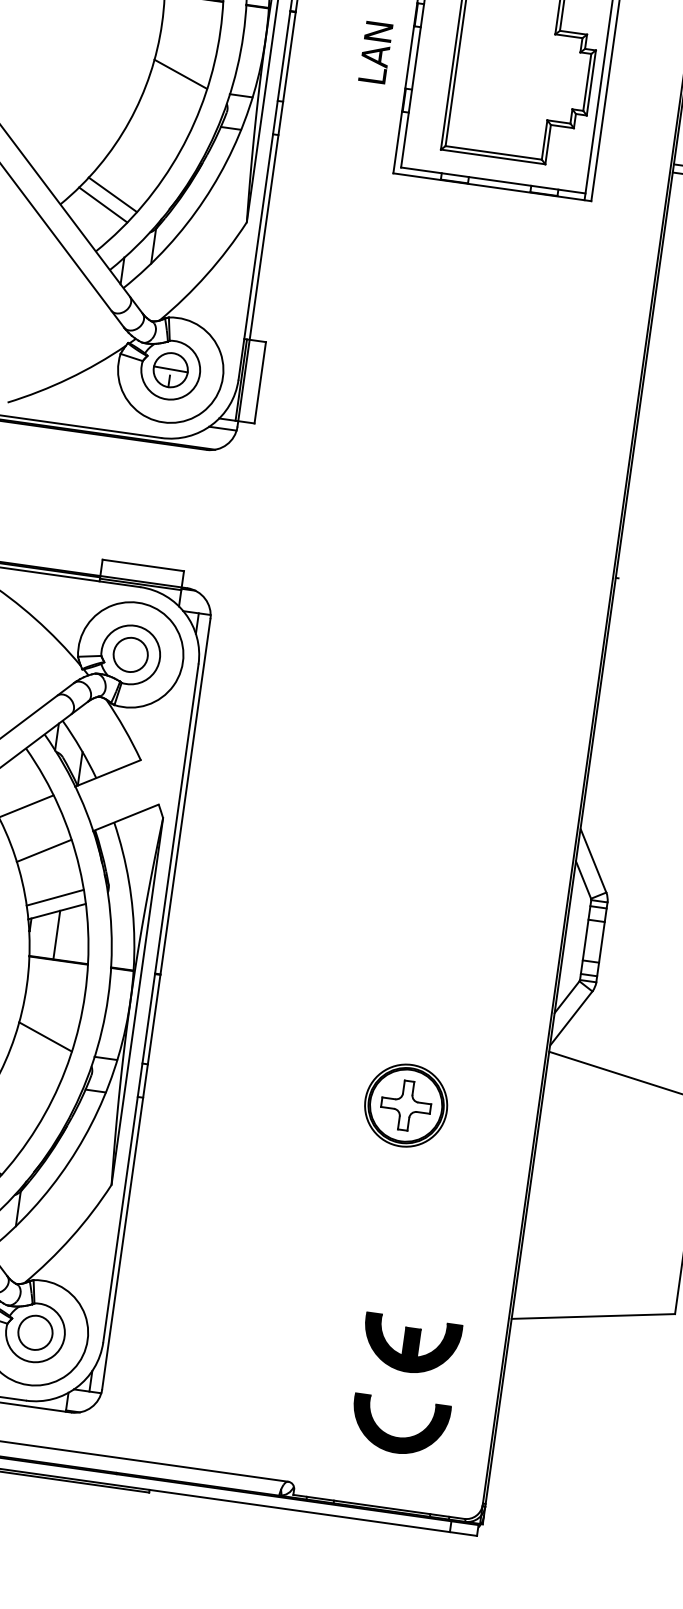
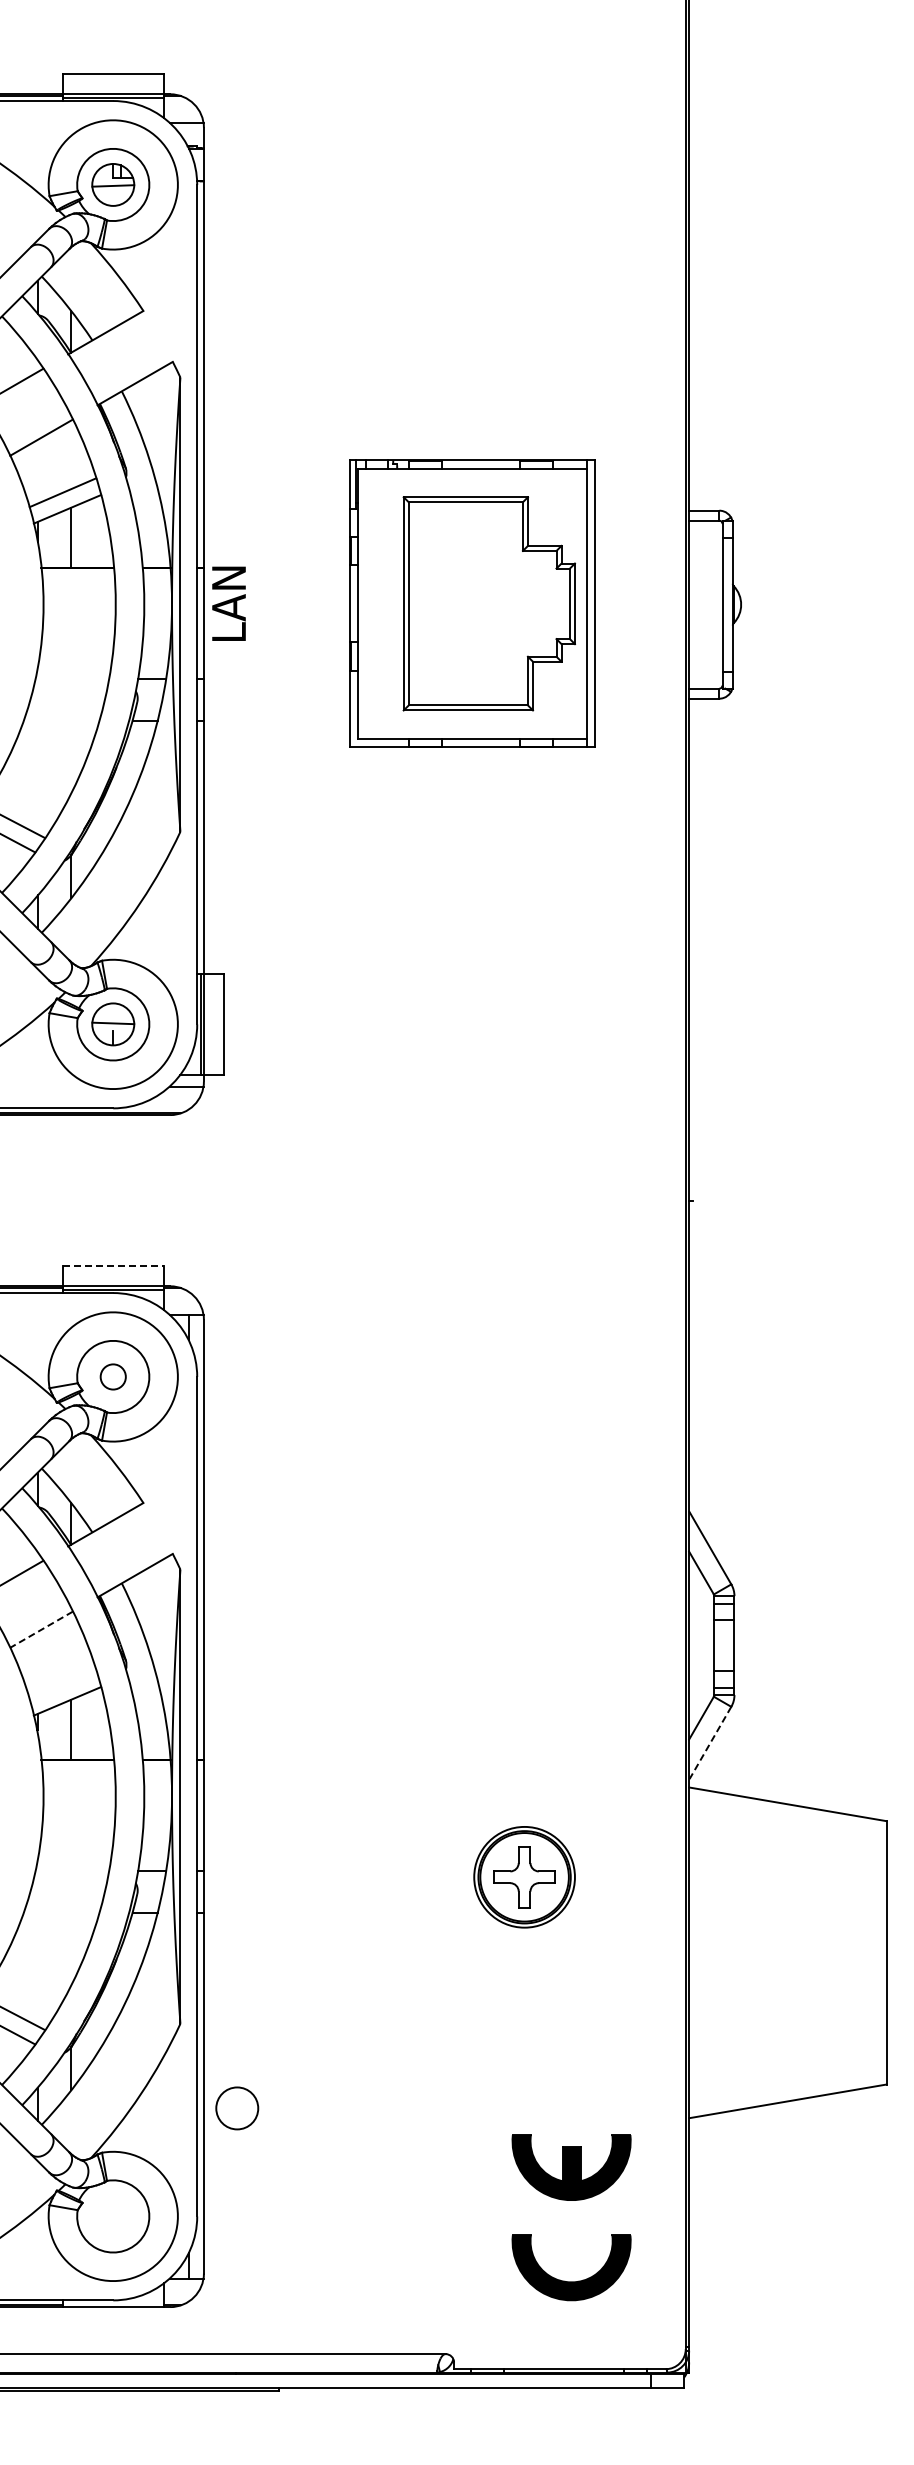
text: (375, 52) -> (228, 603), moved
line: (180, 74) -> (74, 663), removed
line: (143, 565) -> (113, 1266), solid -> dashed
circle: (130, 654) -> (113, 1376), size x0.6
line: (44, 850) -> (41, 1629), solid -> dashed
line: (54, 897) -> (62, 1684), removed
line: (571, 1017) -> (710, 1742), solid -> dashed
line: (45, 1036) -> (74, 1855), removed
circle: (35, 1332) -> (237, 2108), moved

